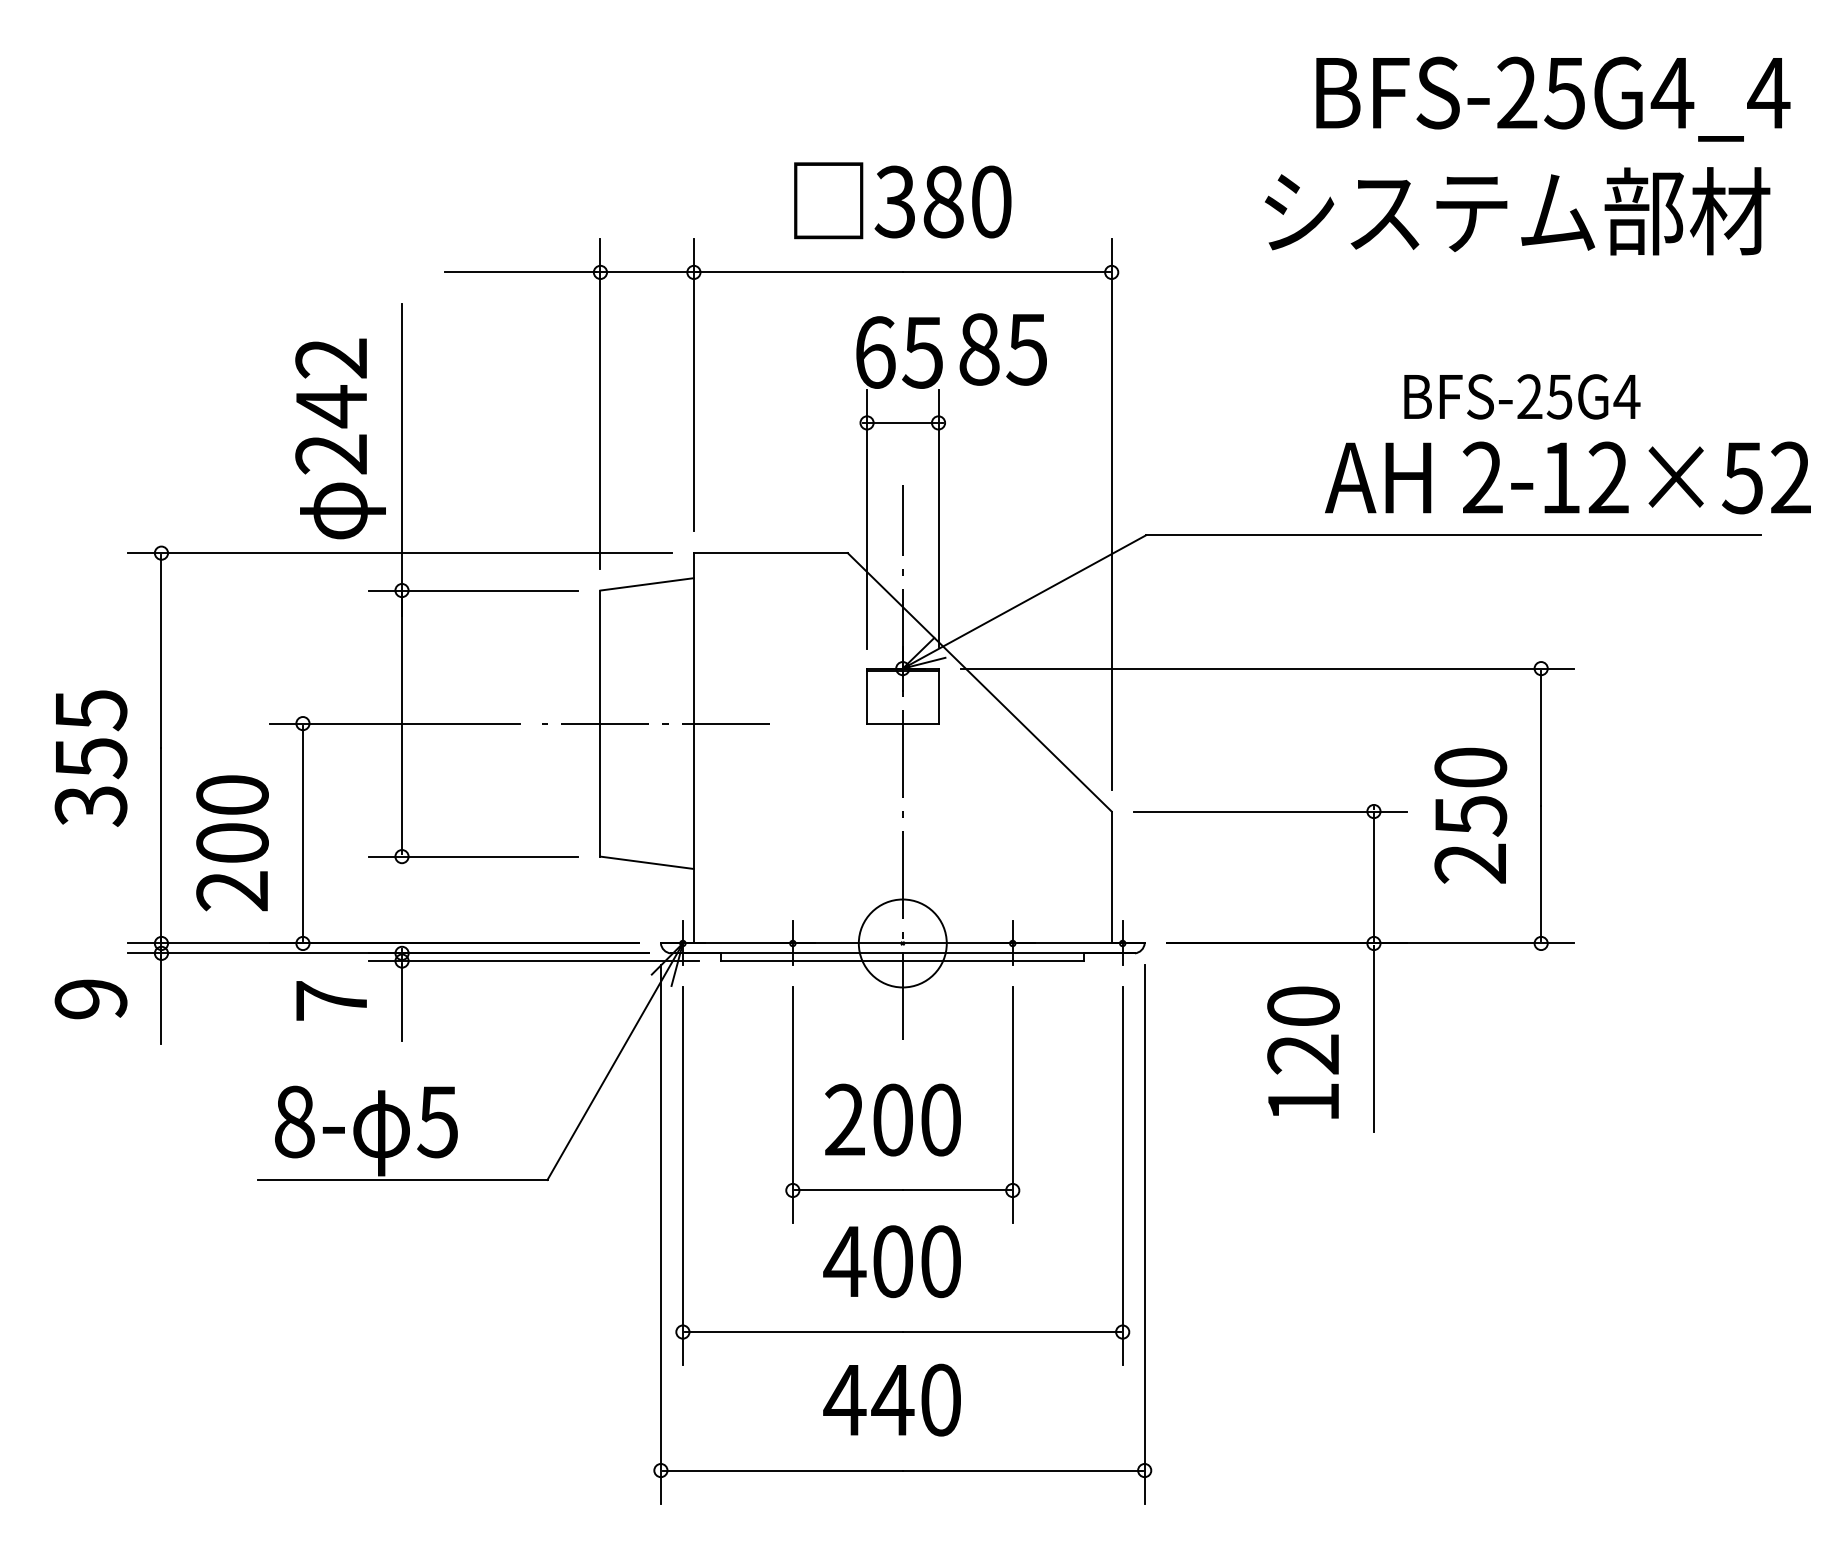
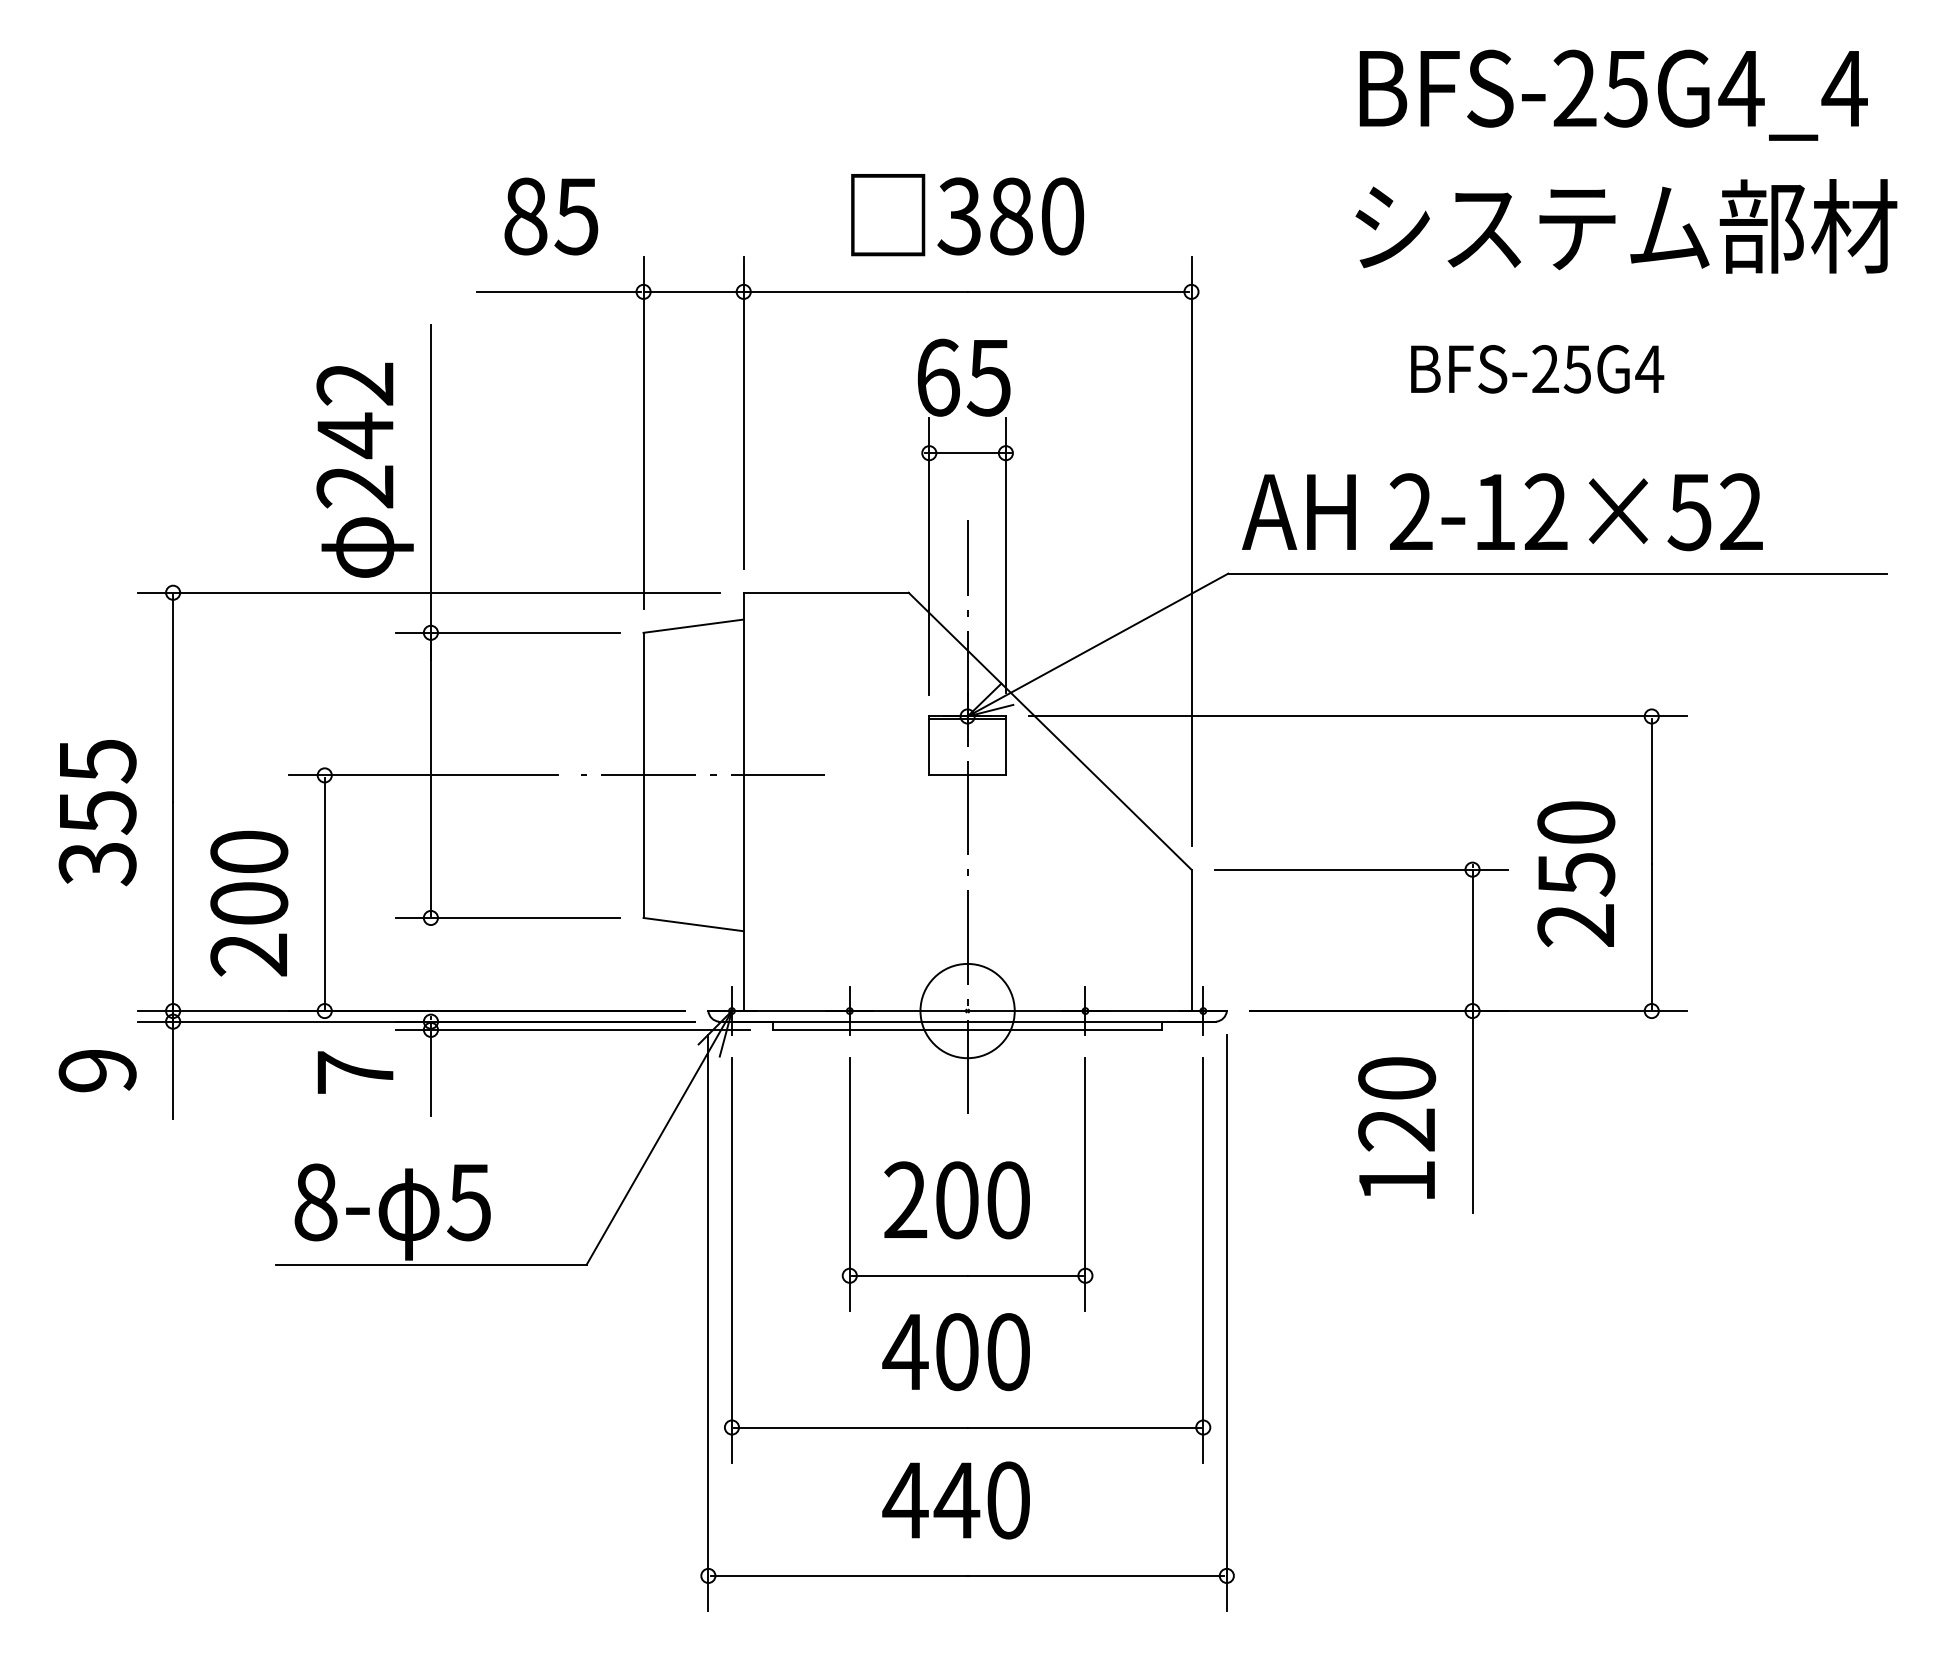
text: (1553, 98) -> (1613, 94), moved
text: (1003, 349) -> (551, 216), moved
text: (1522, 397) -> (1537, 369), moved
text: (1568, 478) -> (1502, 512), moved

